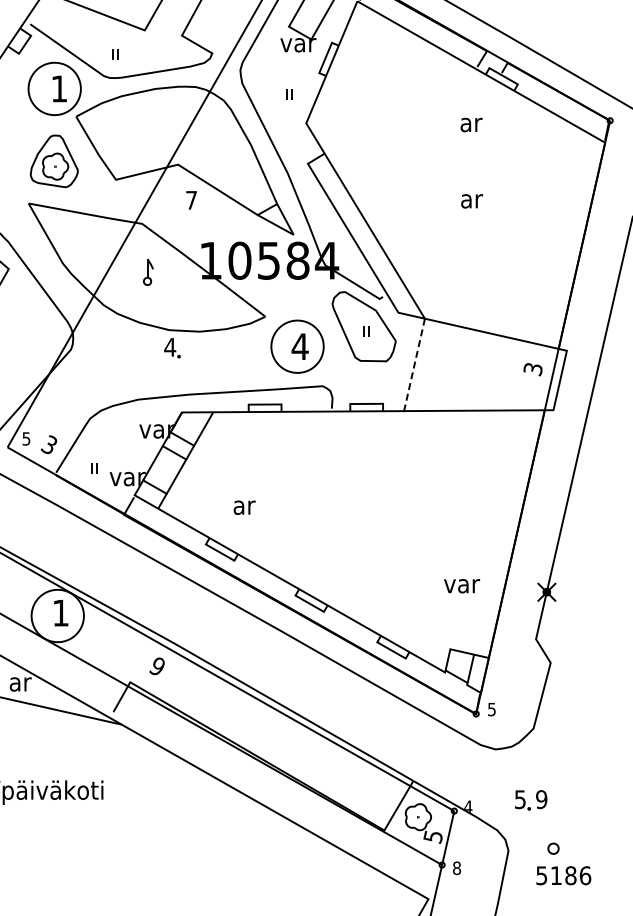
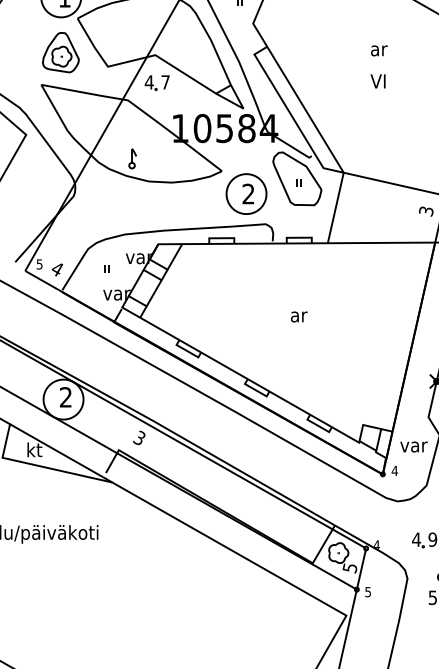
text: (471, 124) -> (379, 50), moved
text: (471, 198) -> (379, 80), ar -> VI
part: (148, 271) -> (132, 158), moved
text: (299, 346) -> (248, 193), 4 -> 2
part: (172, 348) -> (151, 83), moved
line: (414, 365) -> (335, 208), dashed -> solid
text: (49, 444) -> (57, 268), 3 -> 4
part: (94, 468) -> (106, 269), moved
text: (244, 507) -> (299, 316), moved
text: (461, 586) -> (413, 447), moved
text: (60, 612) -> (65, 396), 1 -> 2
text: (156, 665) -> (138, 437), 9 -> 3
text: (20, 681) -> (35, 449), ar -> kt
text: (491, 709) -> (394, 470), 5 -> 4
text: (520, 799) -> (416, 539), 5 -> 4
text: (456, 868) -> (367, 592), 8 -> 5

